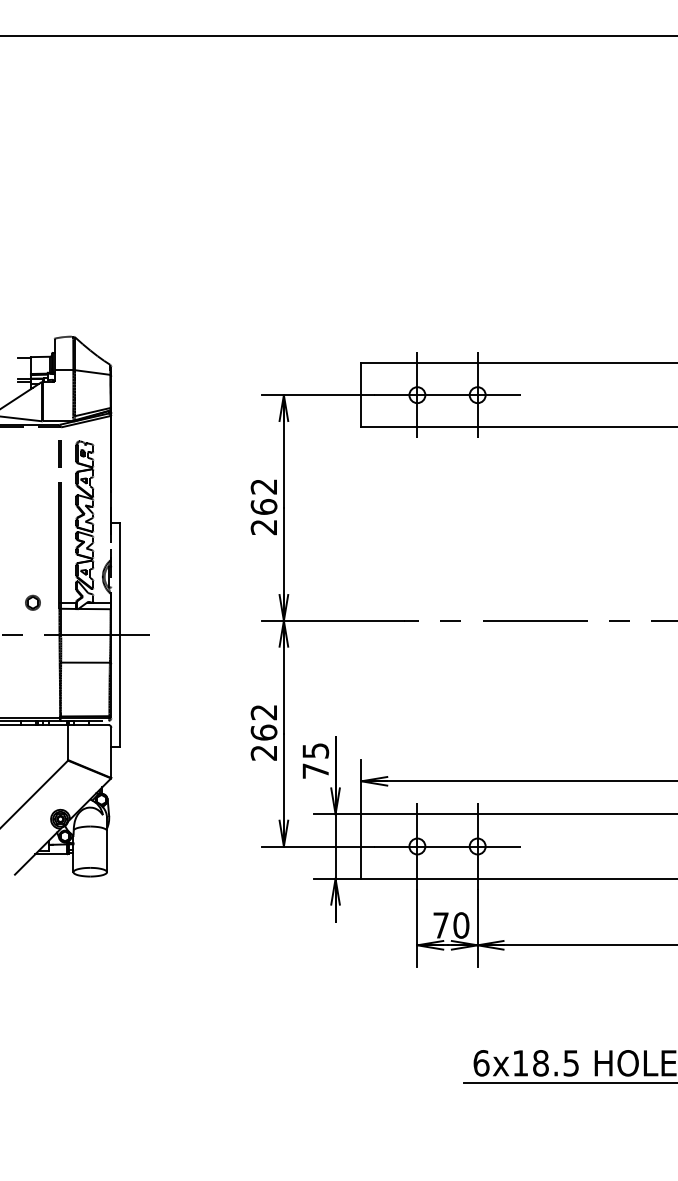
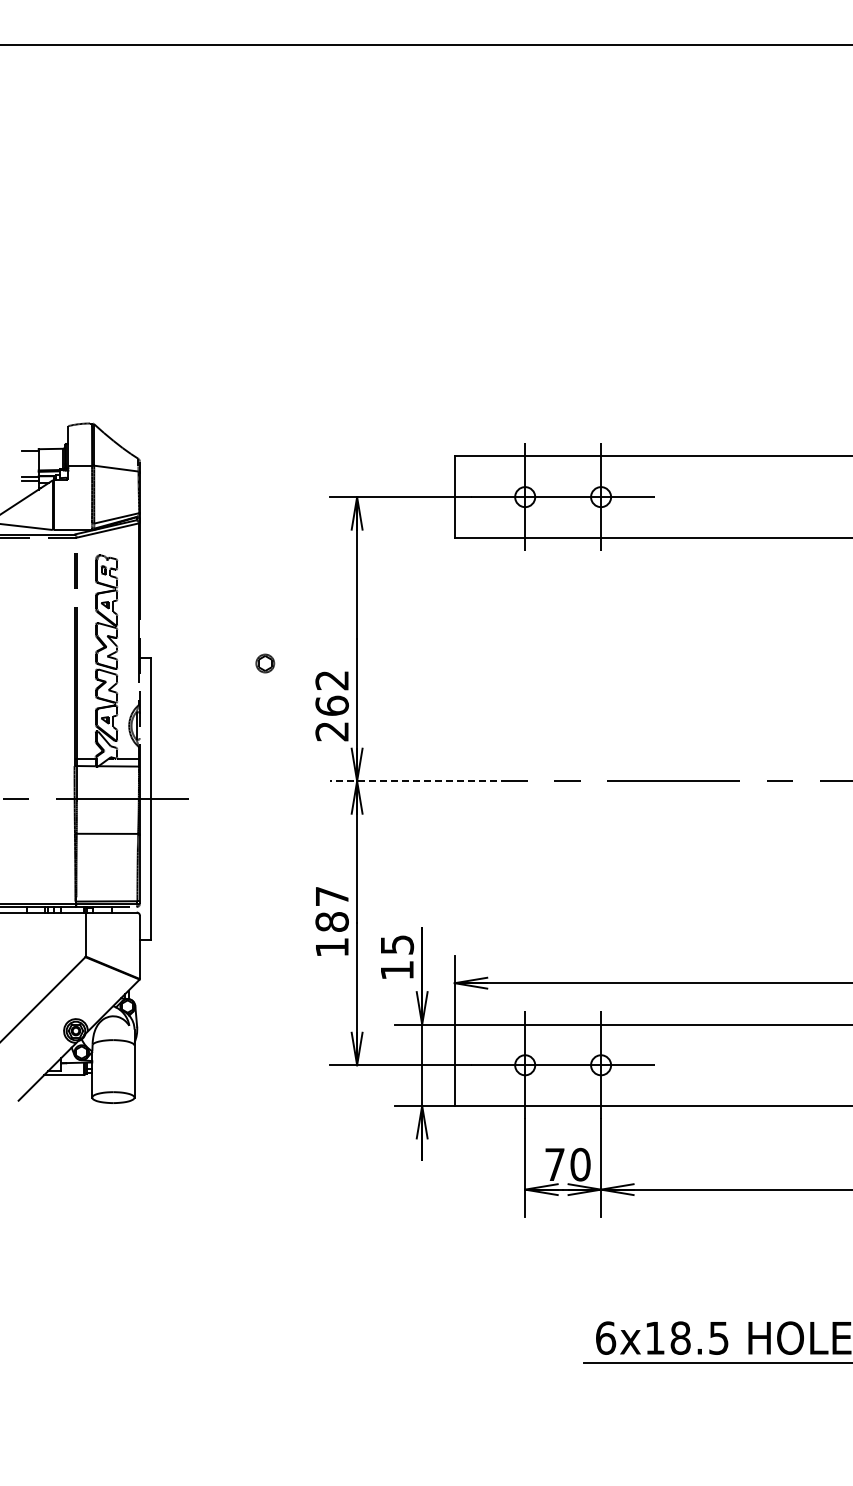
text: (263, 507) -> (331, 706), moved
part: (33, 602) -> (265, 663), moved
line: (332, 621) -> (418, 781), solid -> dashed
text: (263, 733) -> (331, 922), 262 -> 187
text: (315, 771) -> (397, 970), 75 -> 15

